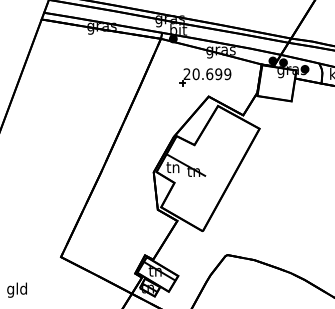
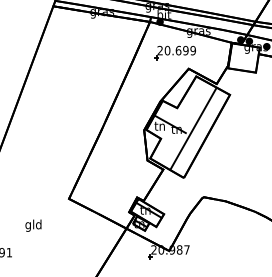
part: (204, 76) -> (174, 52), moved
line: (214, 170) -> (193, 128), added

